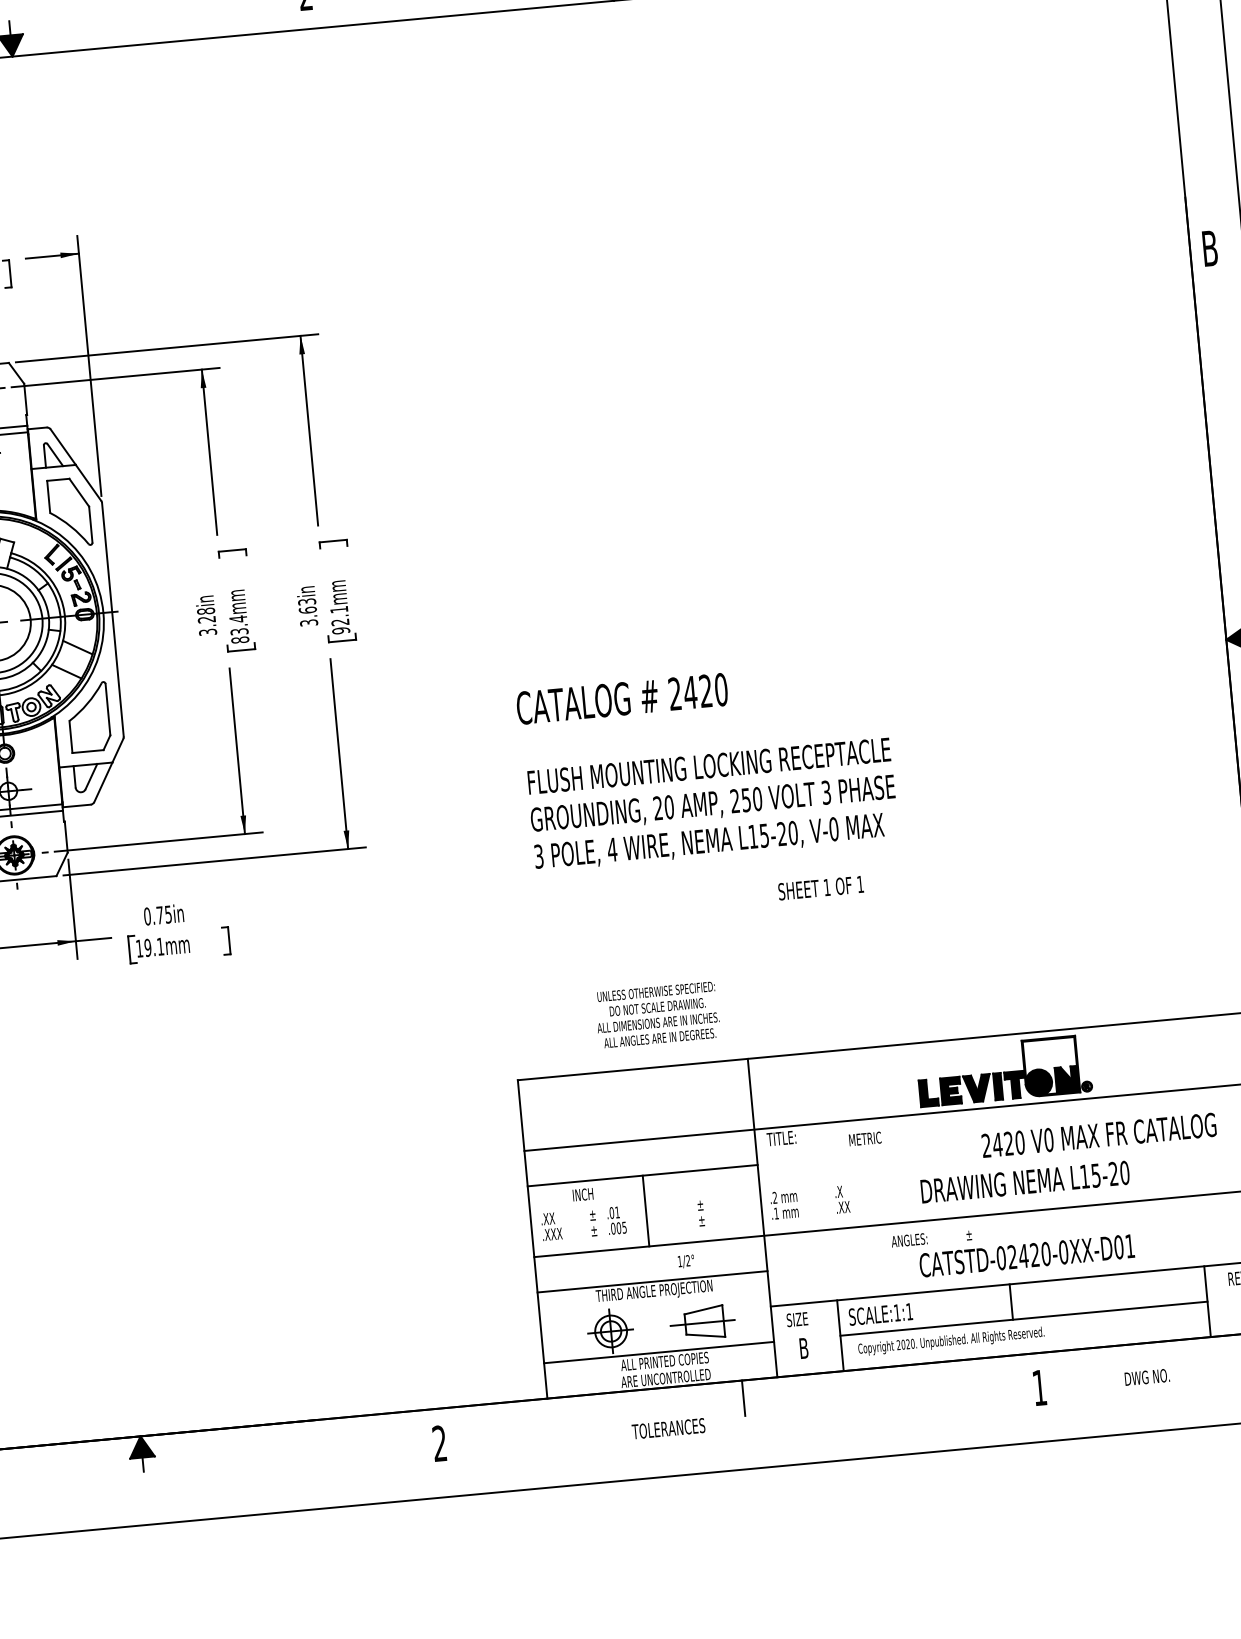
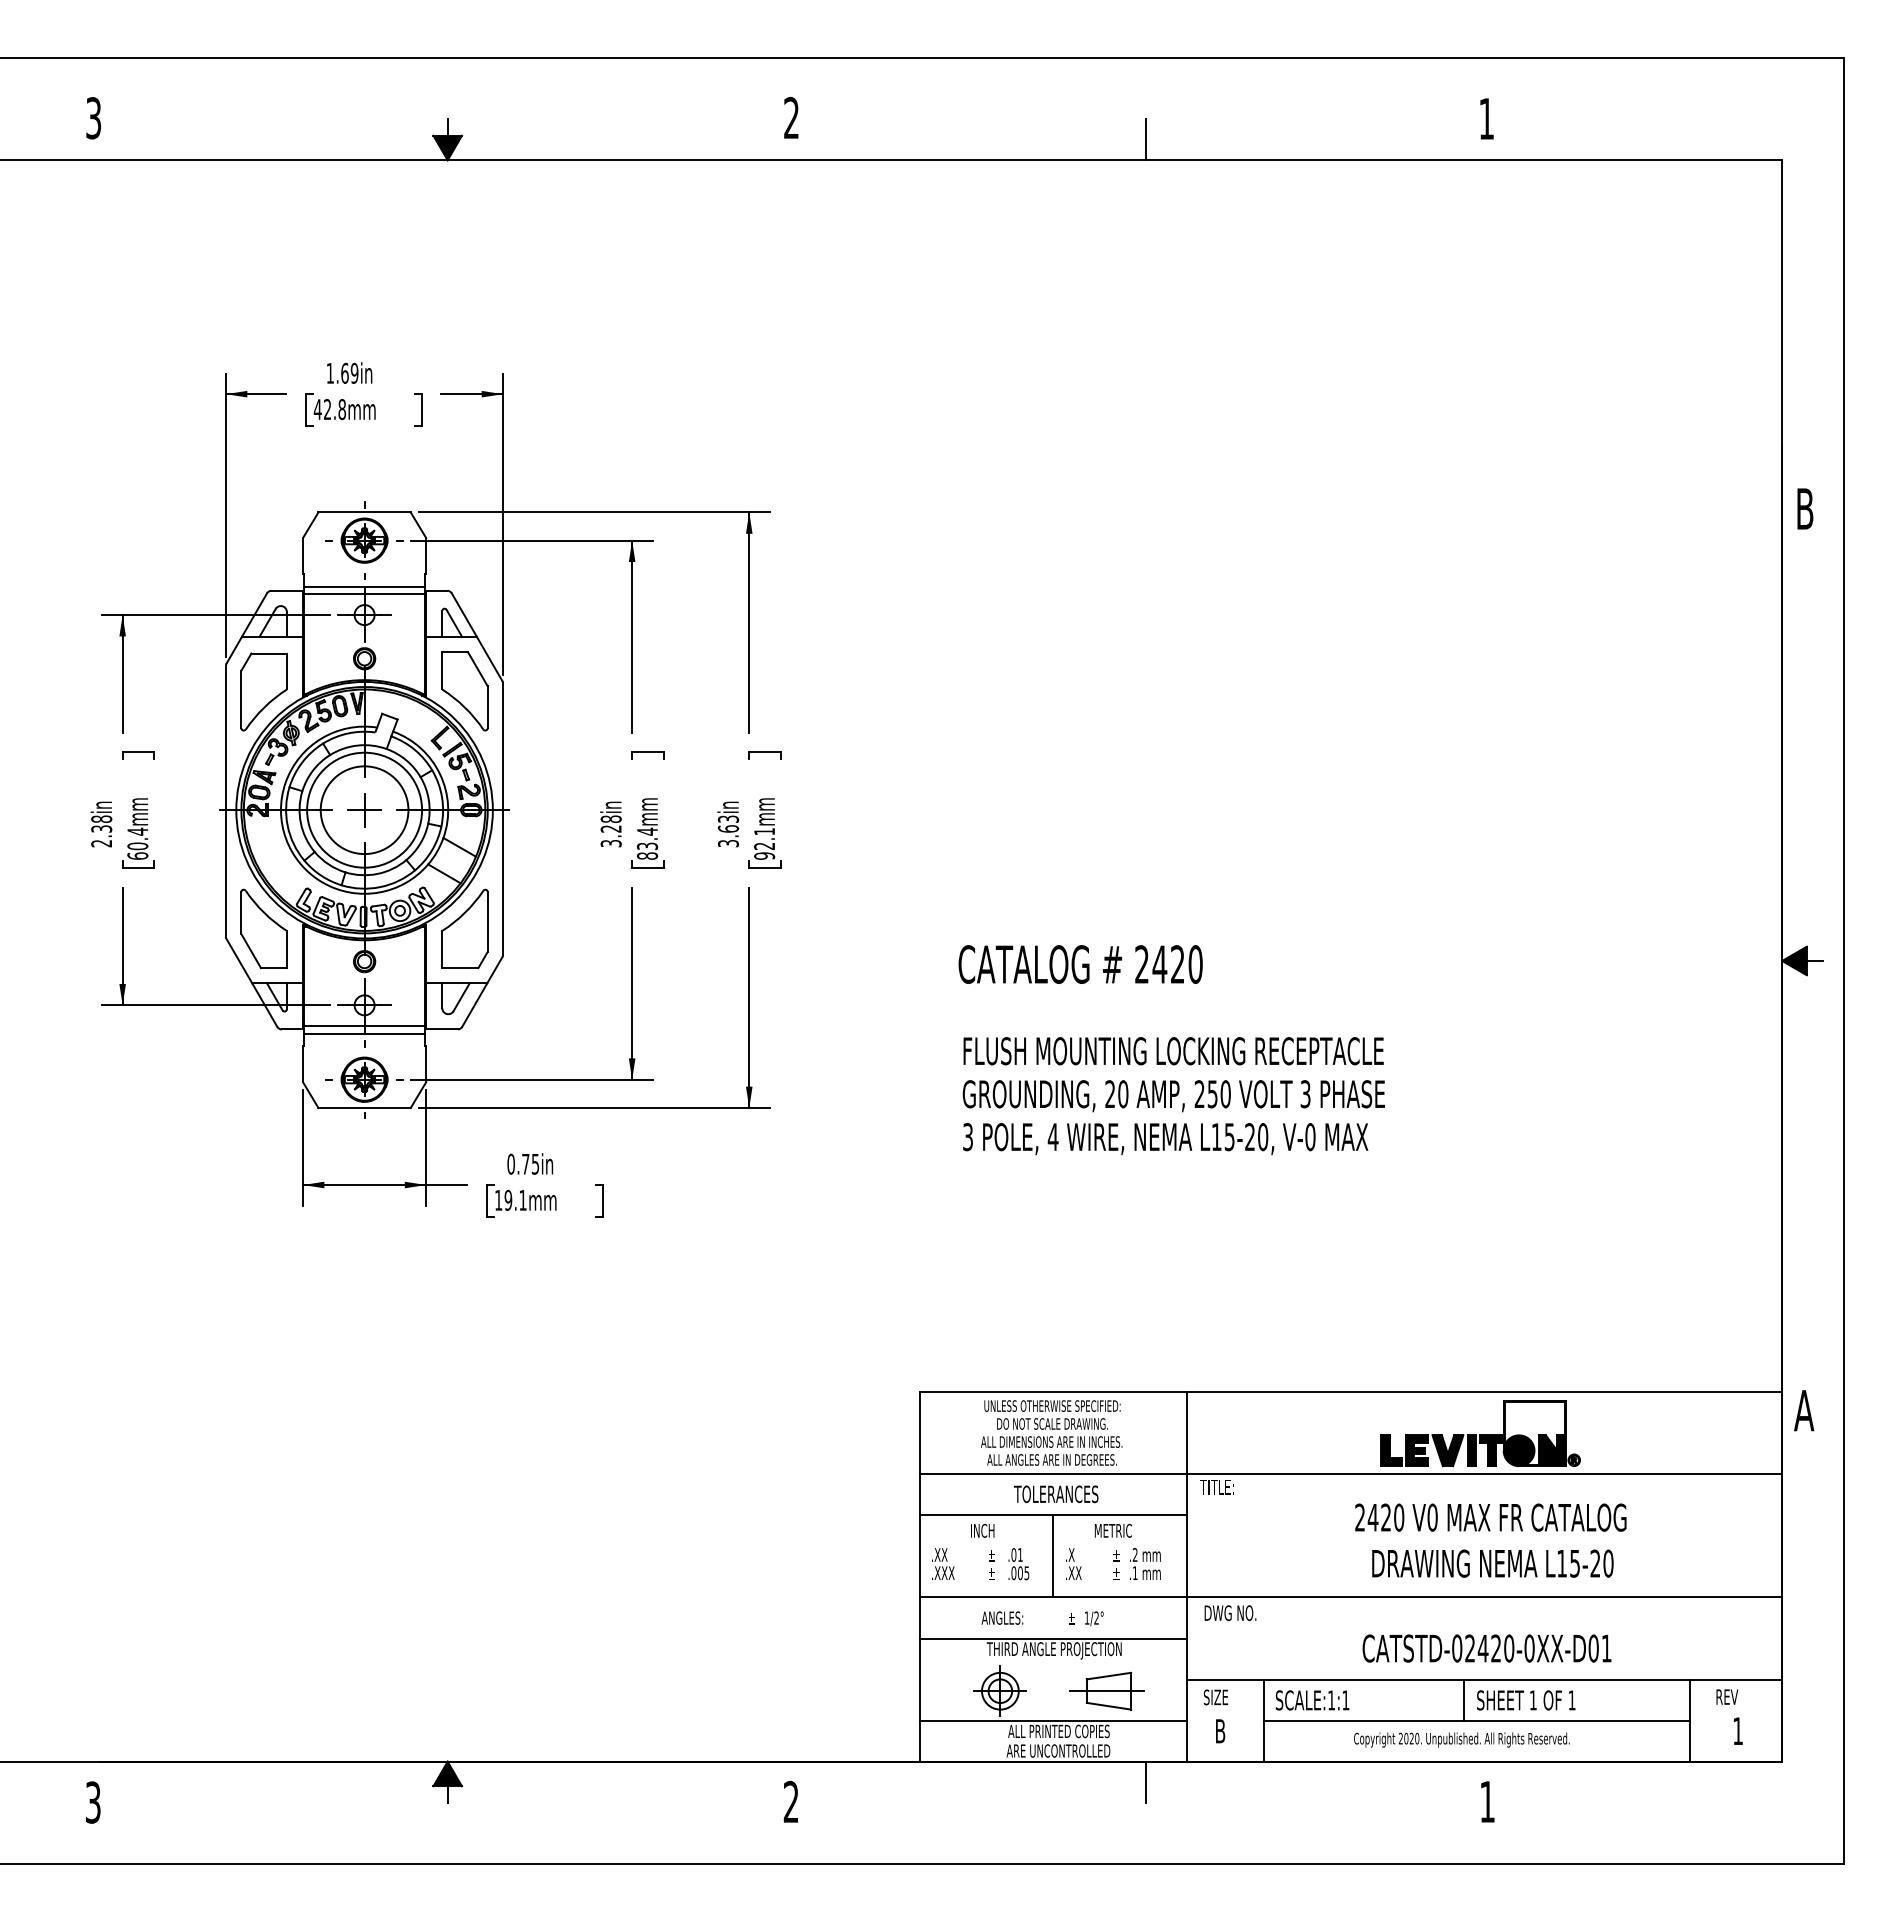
text: (821, 888) -> (1526, 1700), moved
text: (657, 1014) -> (1051, 1432), moved
text: (1098, 1135) -> (1490, 1517), moved
text: (864, 1138) -> (1112, 1530), moved
text: (842, 1199) -> (1073, 1563), moved
text: (784, 1204) -> (1145, 1563), moved
text: (931, 1237) -> (1027, 1617), moved
text: (951, 1341) -> (1461, 1739), moved
text: (1147, 1377) -> (1230, 1613), moved
text: (668, 1428) -> (1055, 1494), moved

